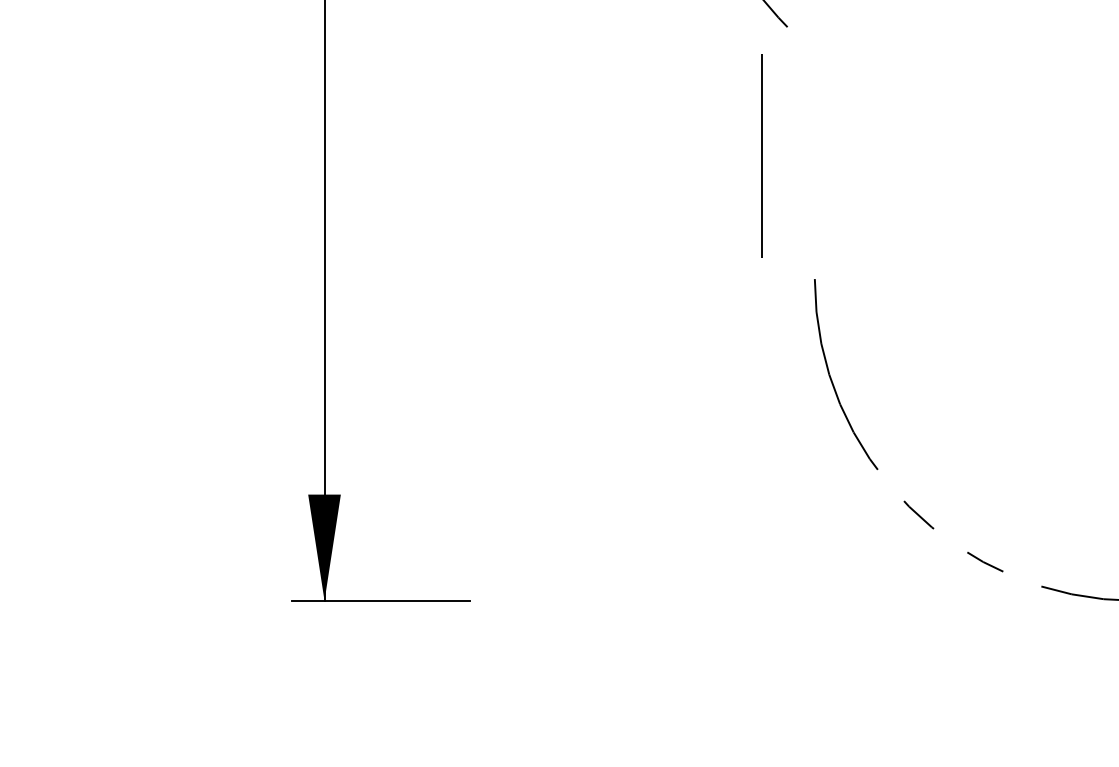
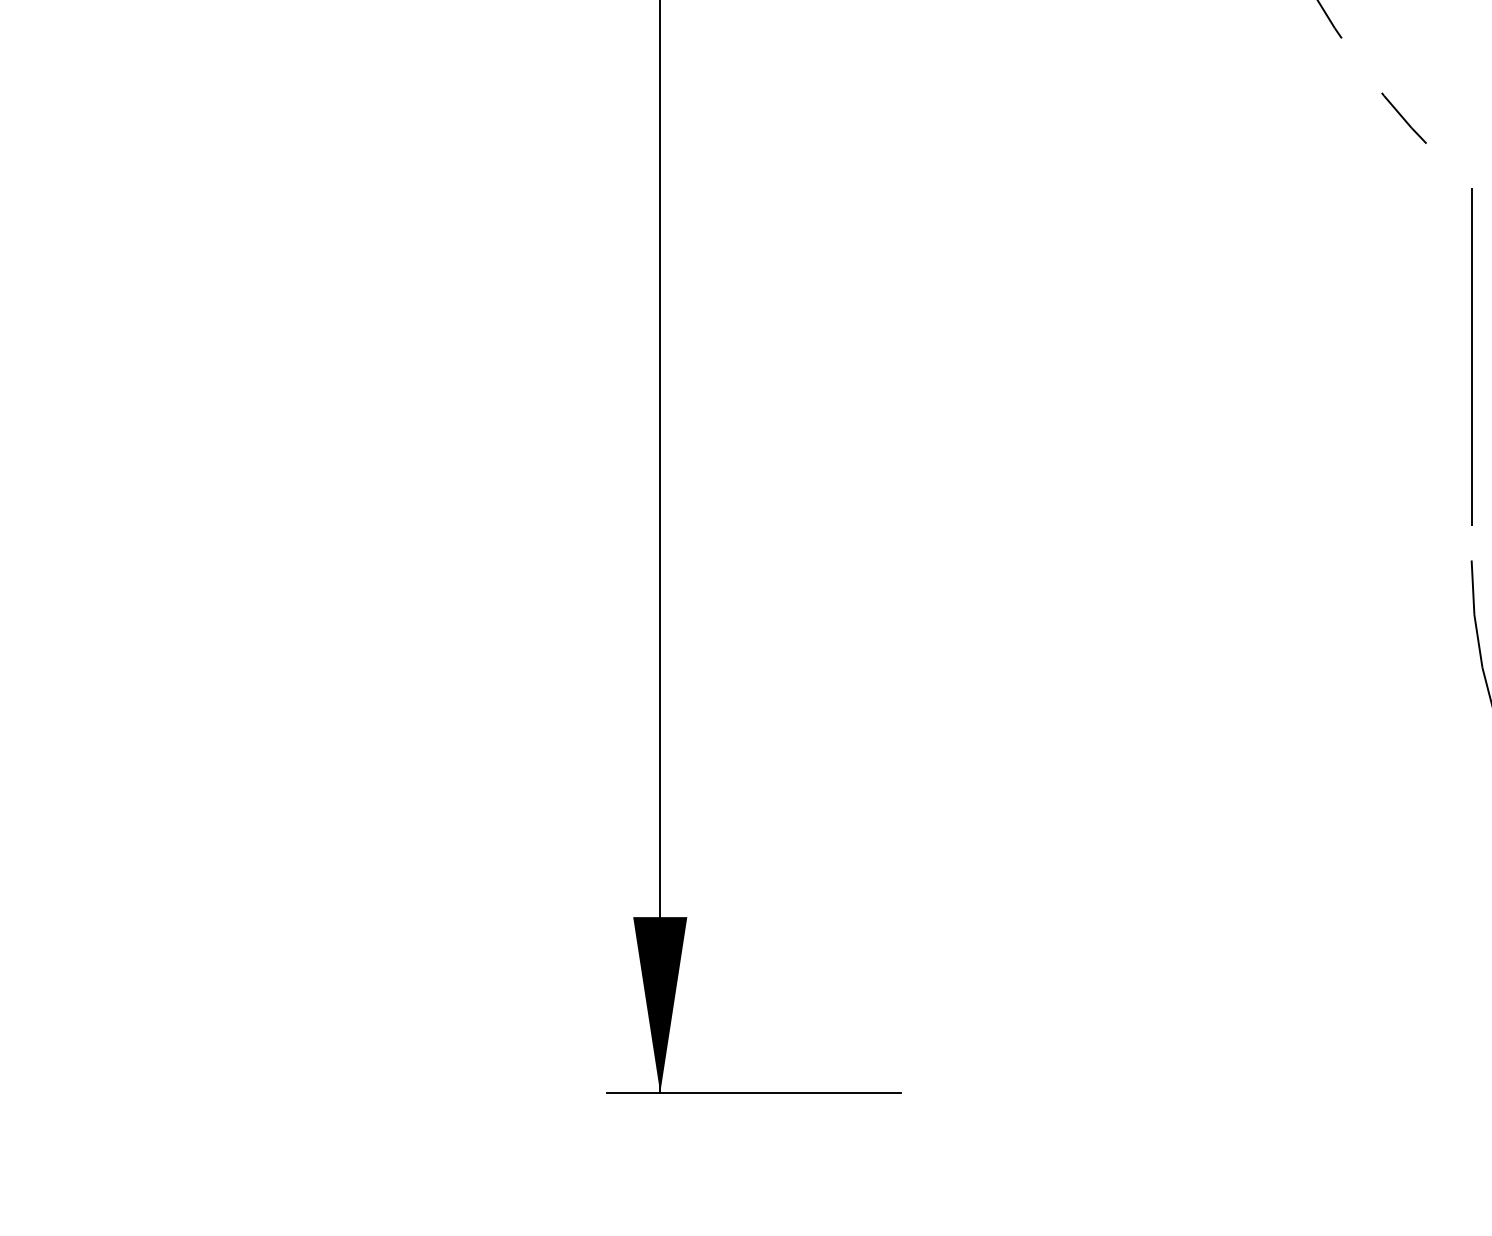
line: (761, 155) -> (1471, 355), moved

